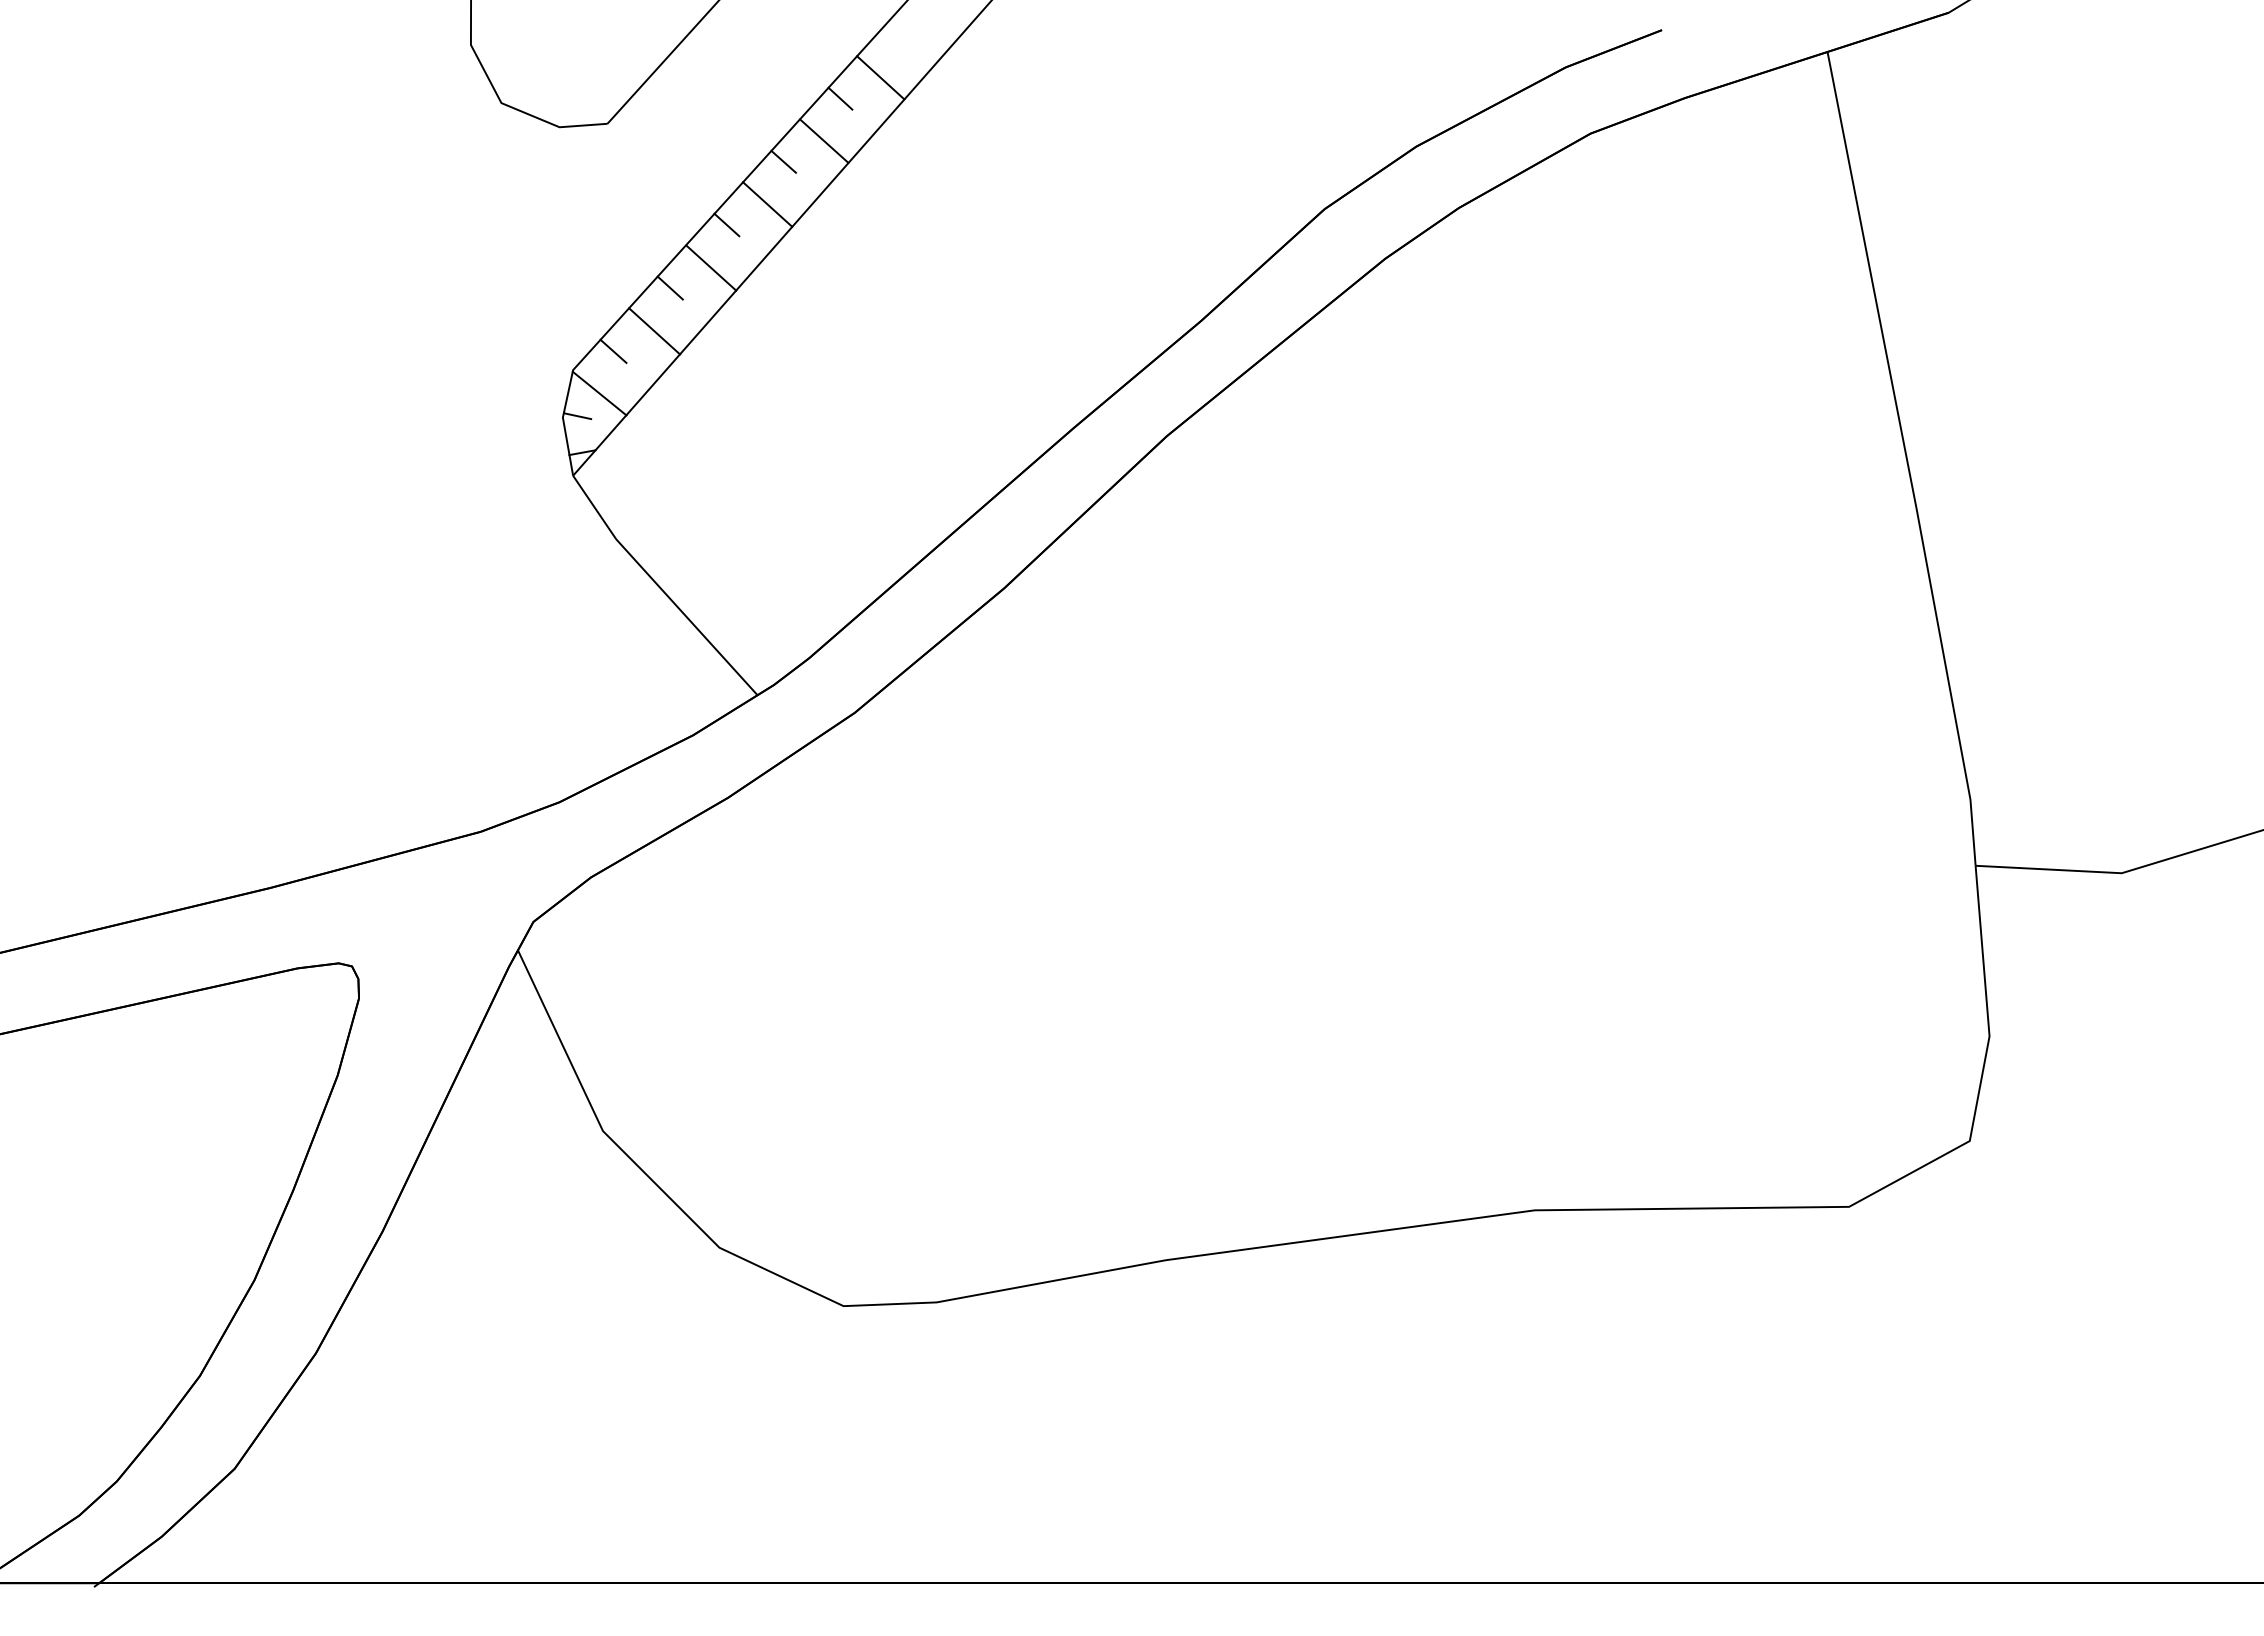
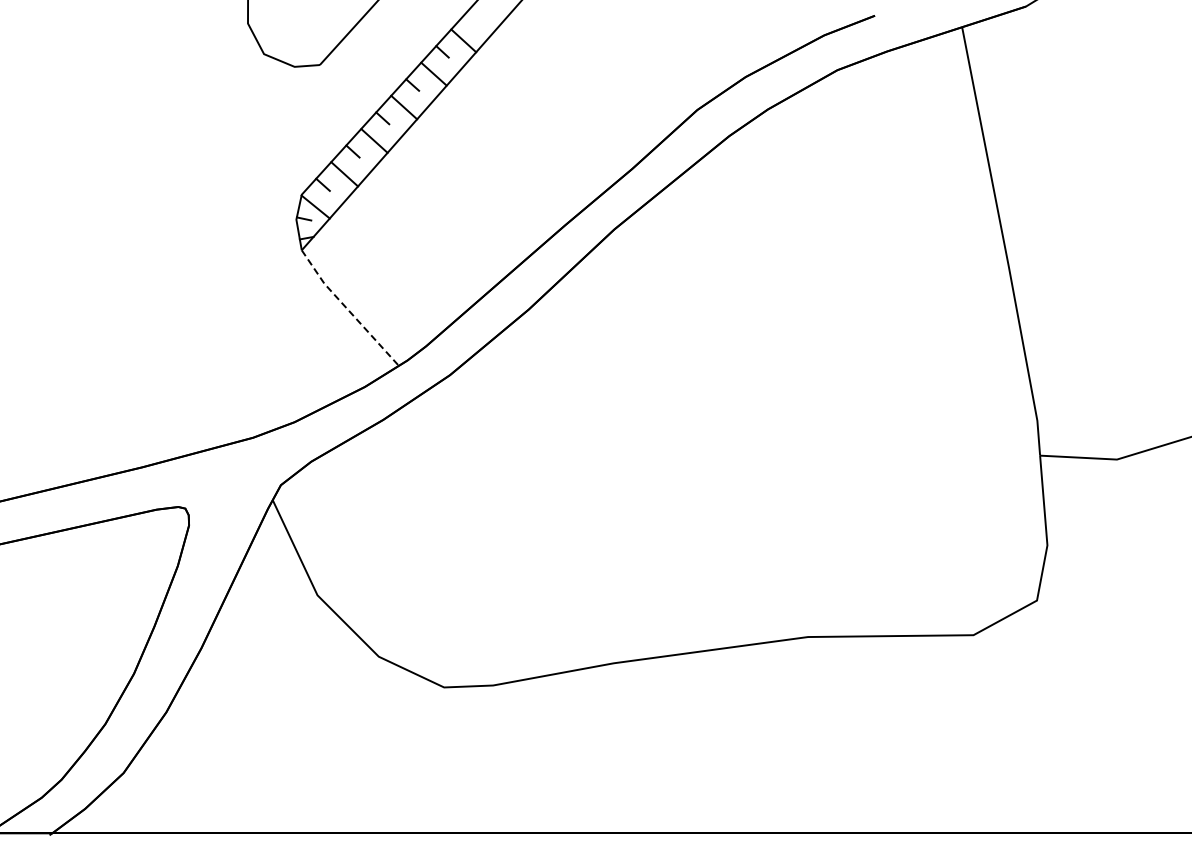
line: (659, 588) -> (347, 309), solid -> dashed

